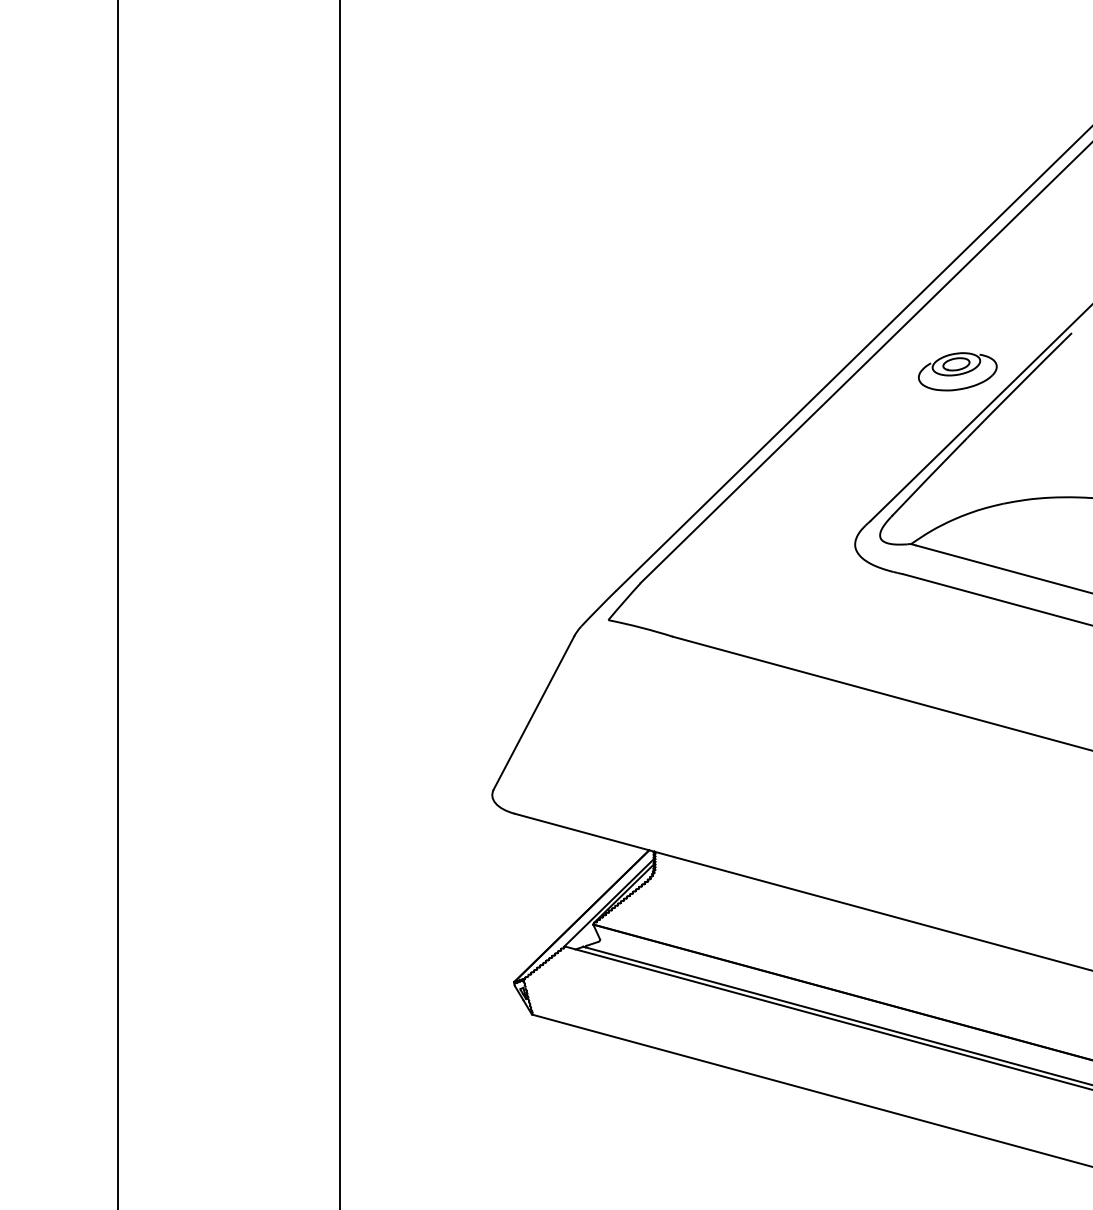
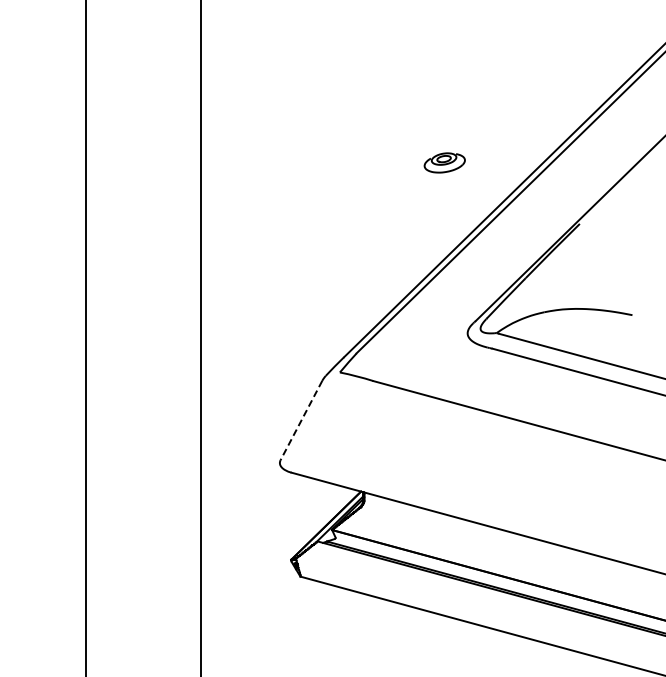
part: (957, 370) -> (444, 162), moved
line: (534, 712) -> (301, 420), solid -> dashed

